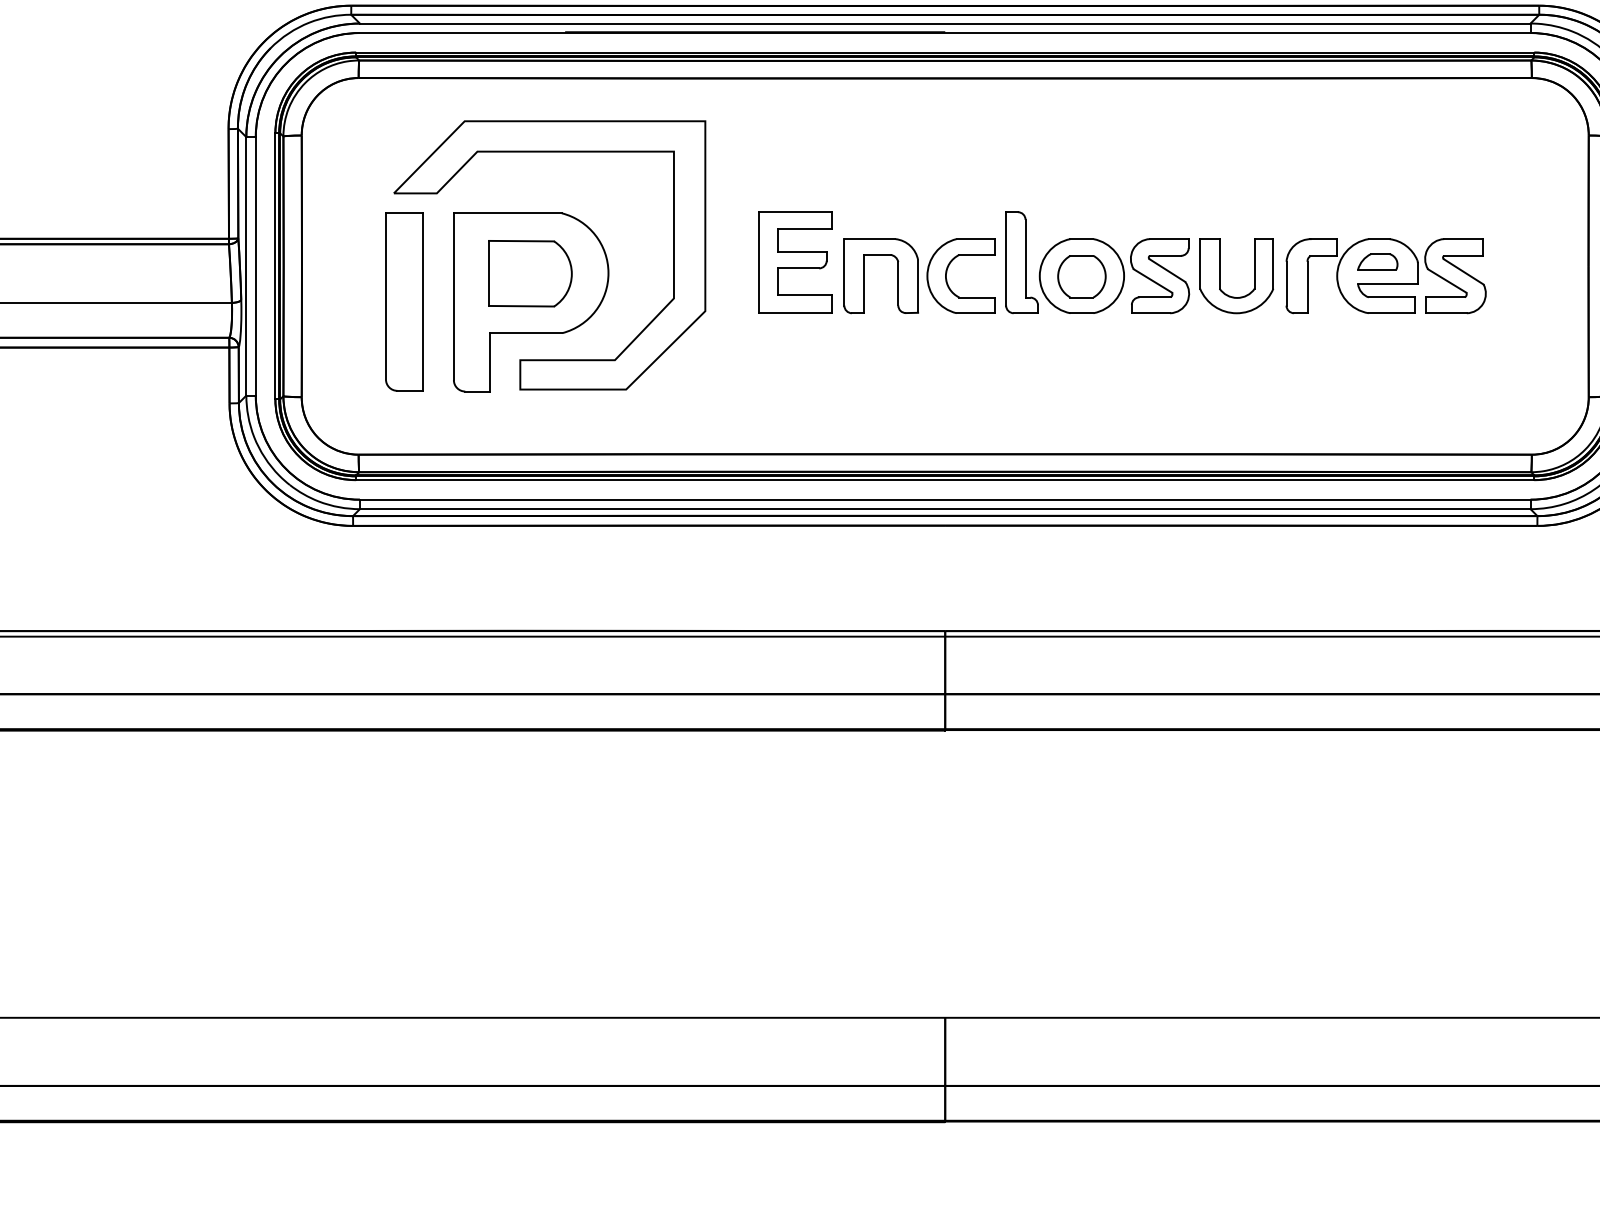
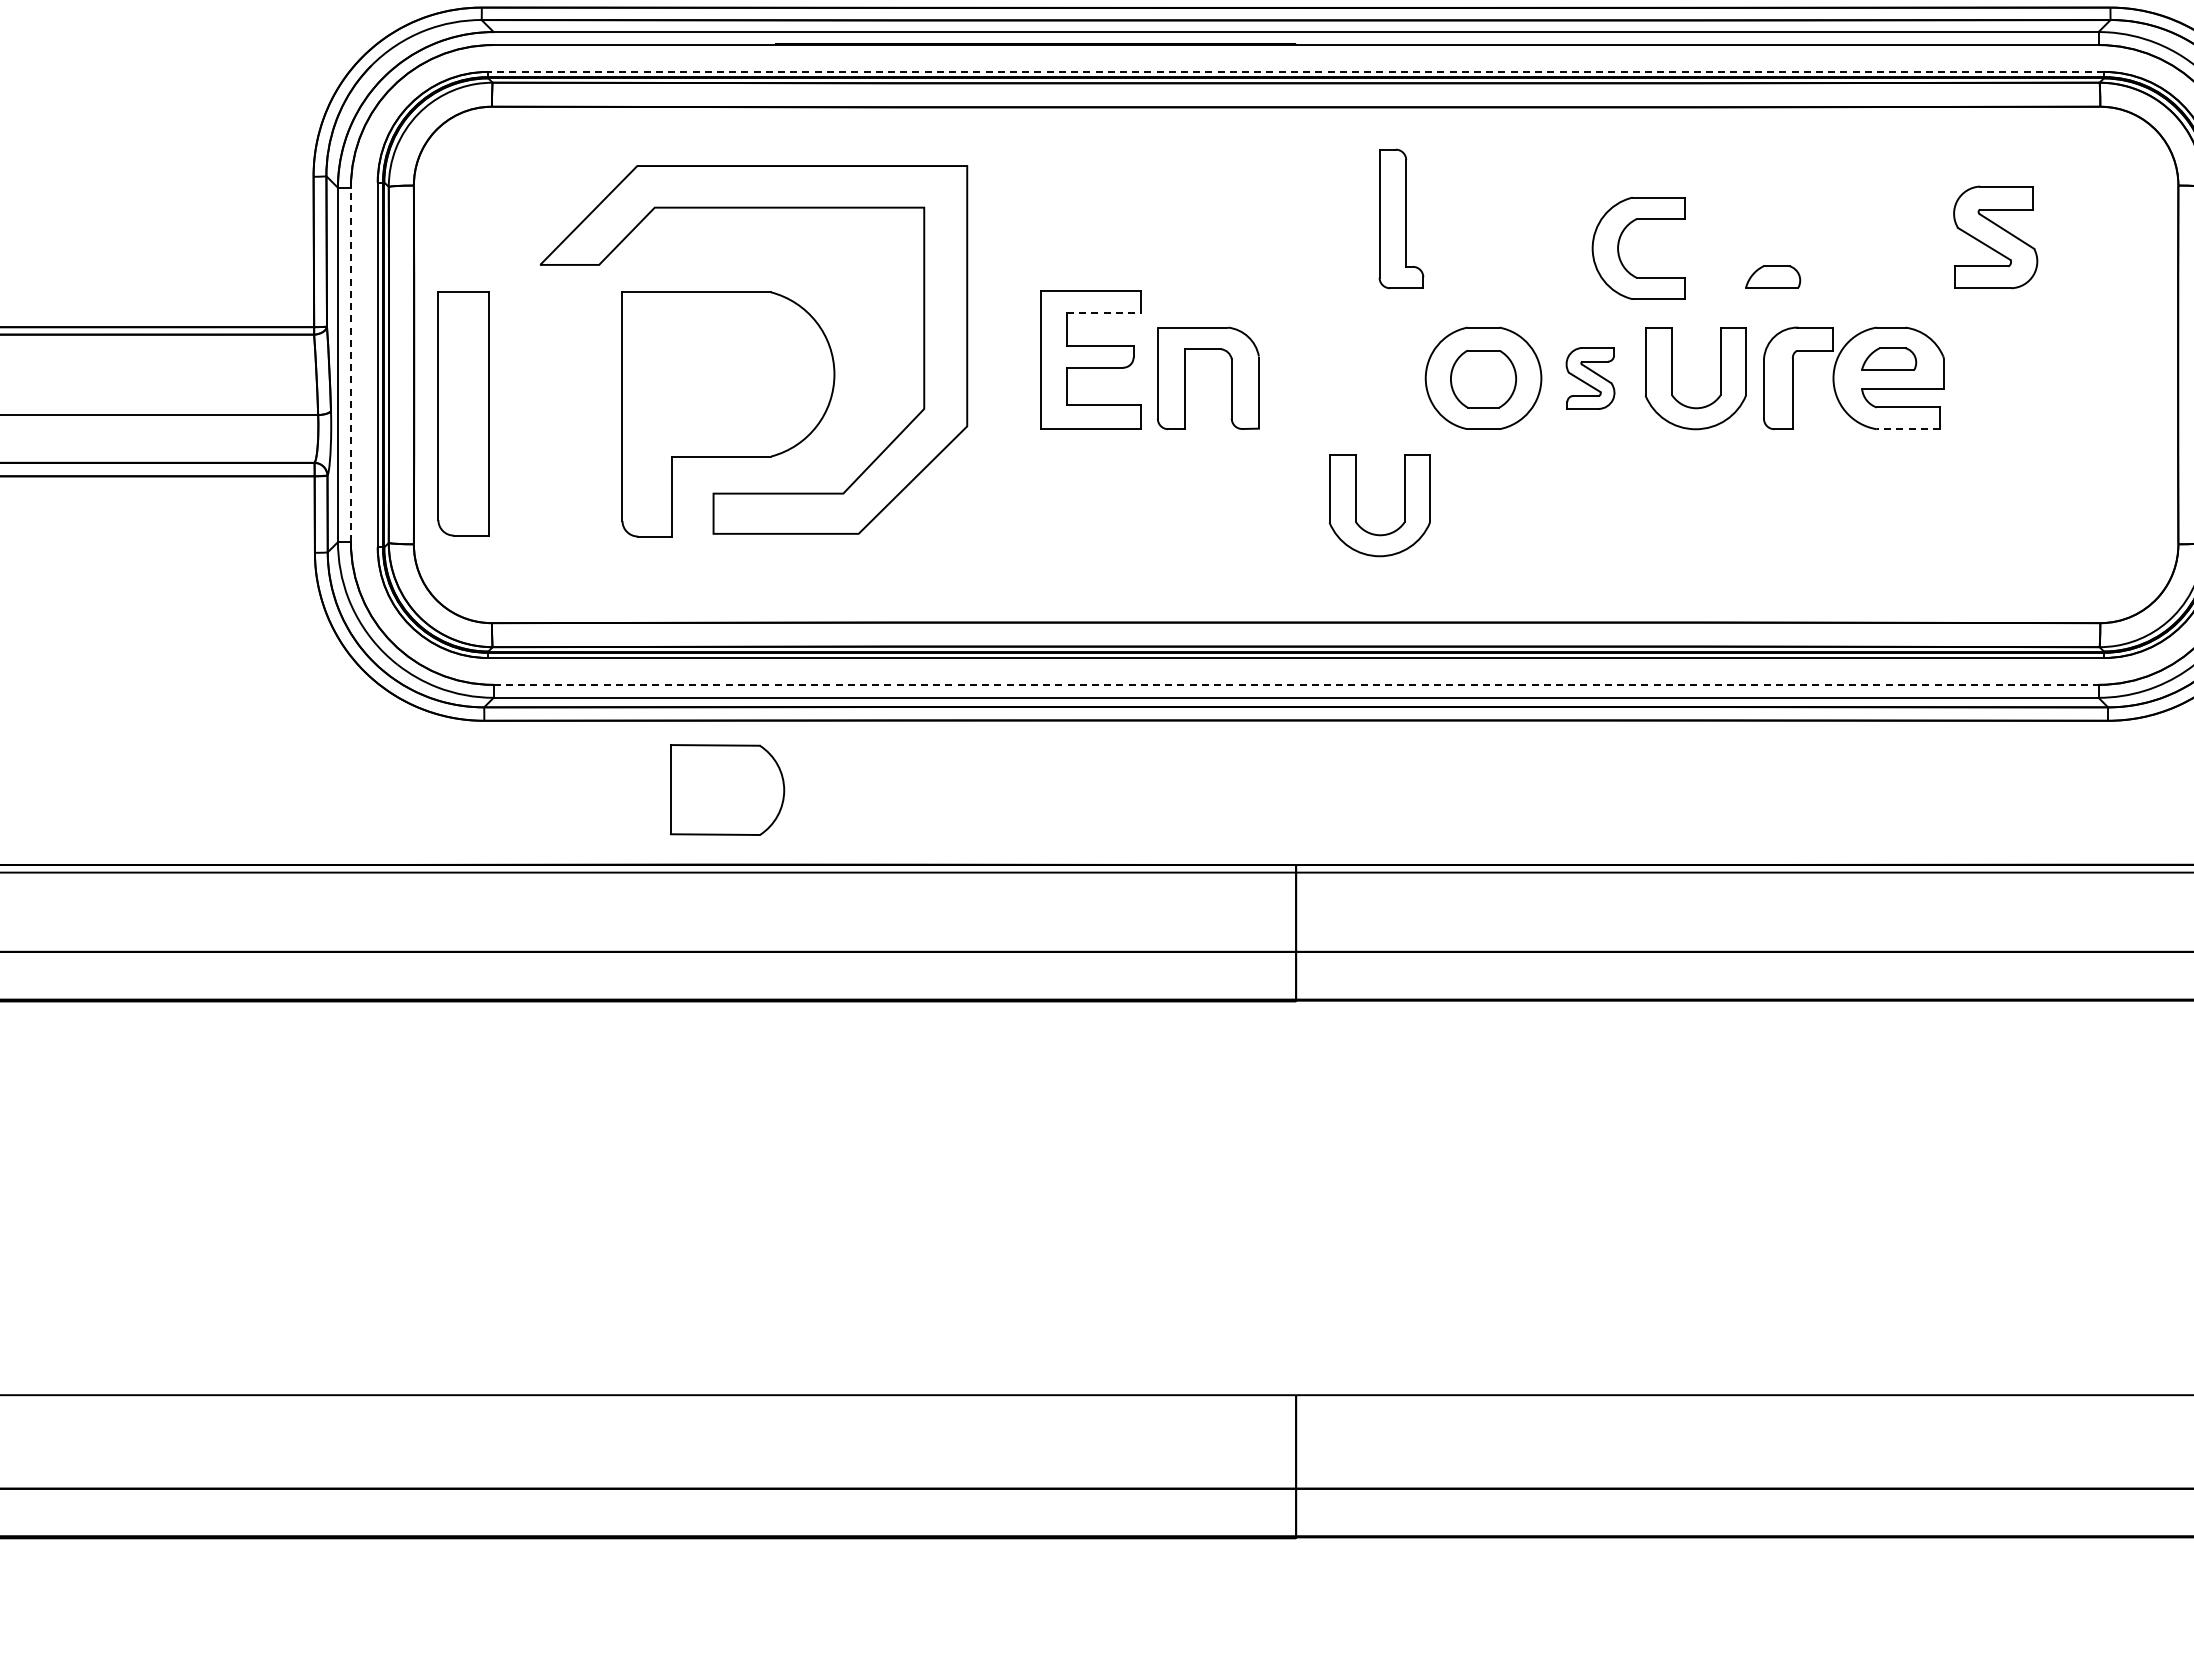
line: (945, 52) -> (1296, 71), solid -> dashed
part: (1293, 201) -> (1773, 276), added
line: (804, 228) -> (1103, 313), solid -> dashed
part: (1022, 262) -> (1401, 218), moved
line: (255, 266) -> (350, 364), solid -> dashed
part: (530, 273) -> (727, 789), moved
part: (946, 274) -> (1619, 245), moved
part: (1159, 276) -> (1590, 378), size x0.6
part: (1455, 276) -> (1995, 237), moved
part: (404, 301) -> (463, 413), moved
line: (1391, 313) -> (1908, 429), solid -> dashed
part: (989, 368) -> (1356, 505), added
line: (945, 499) -> (1296, 684), solid -> dashed

